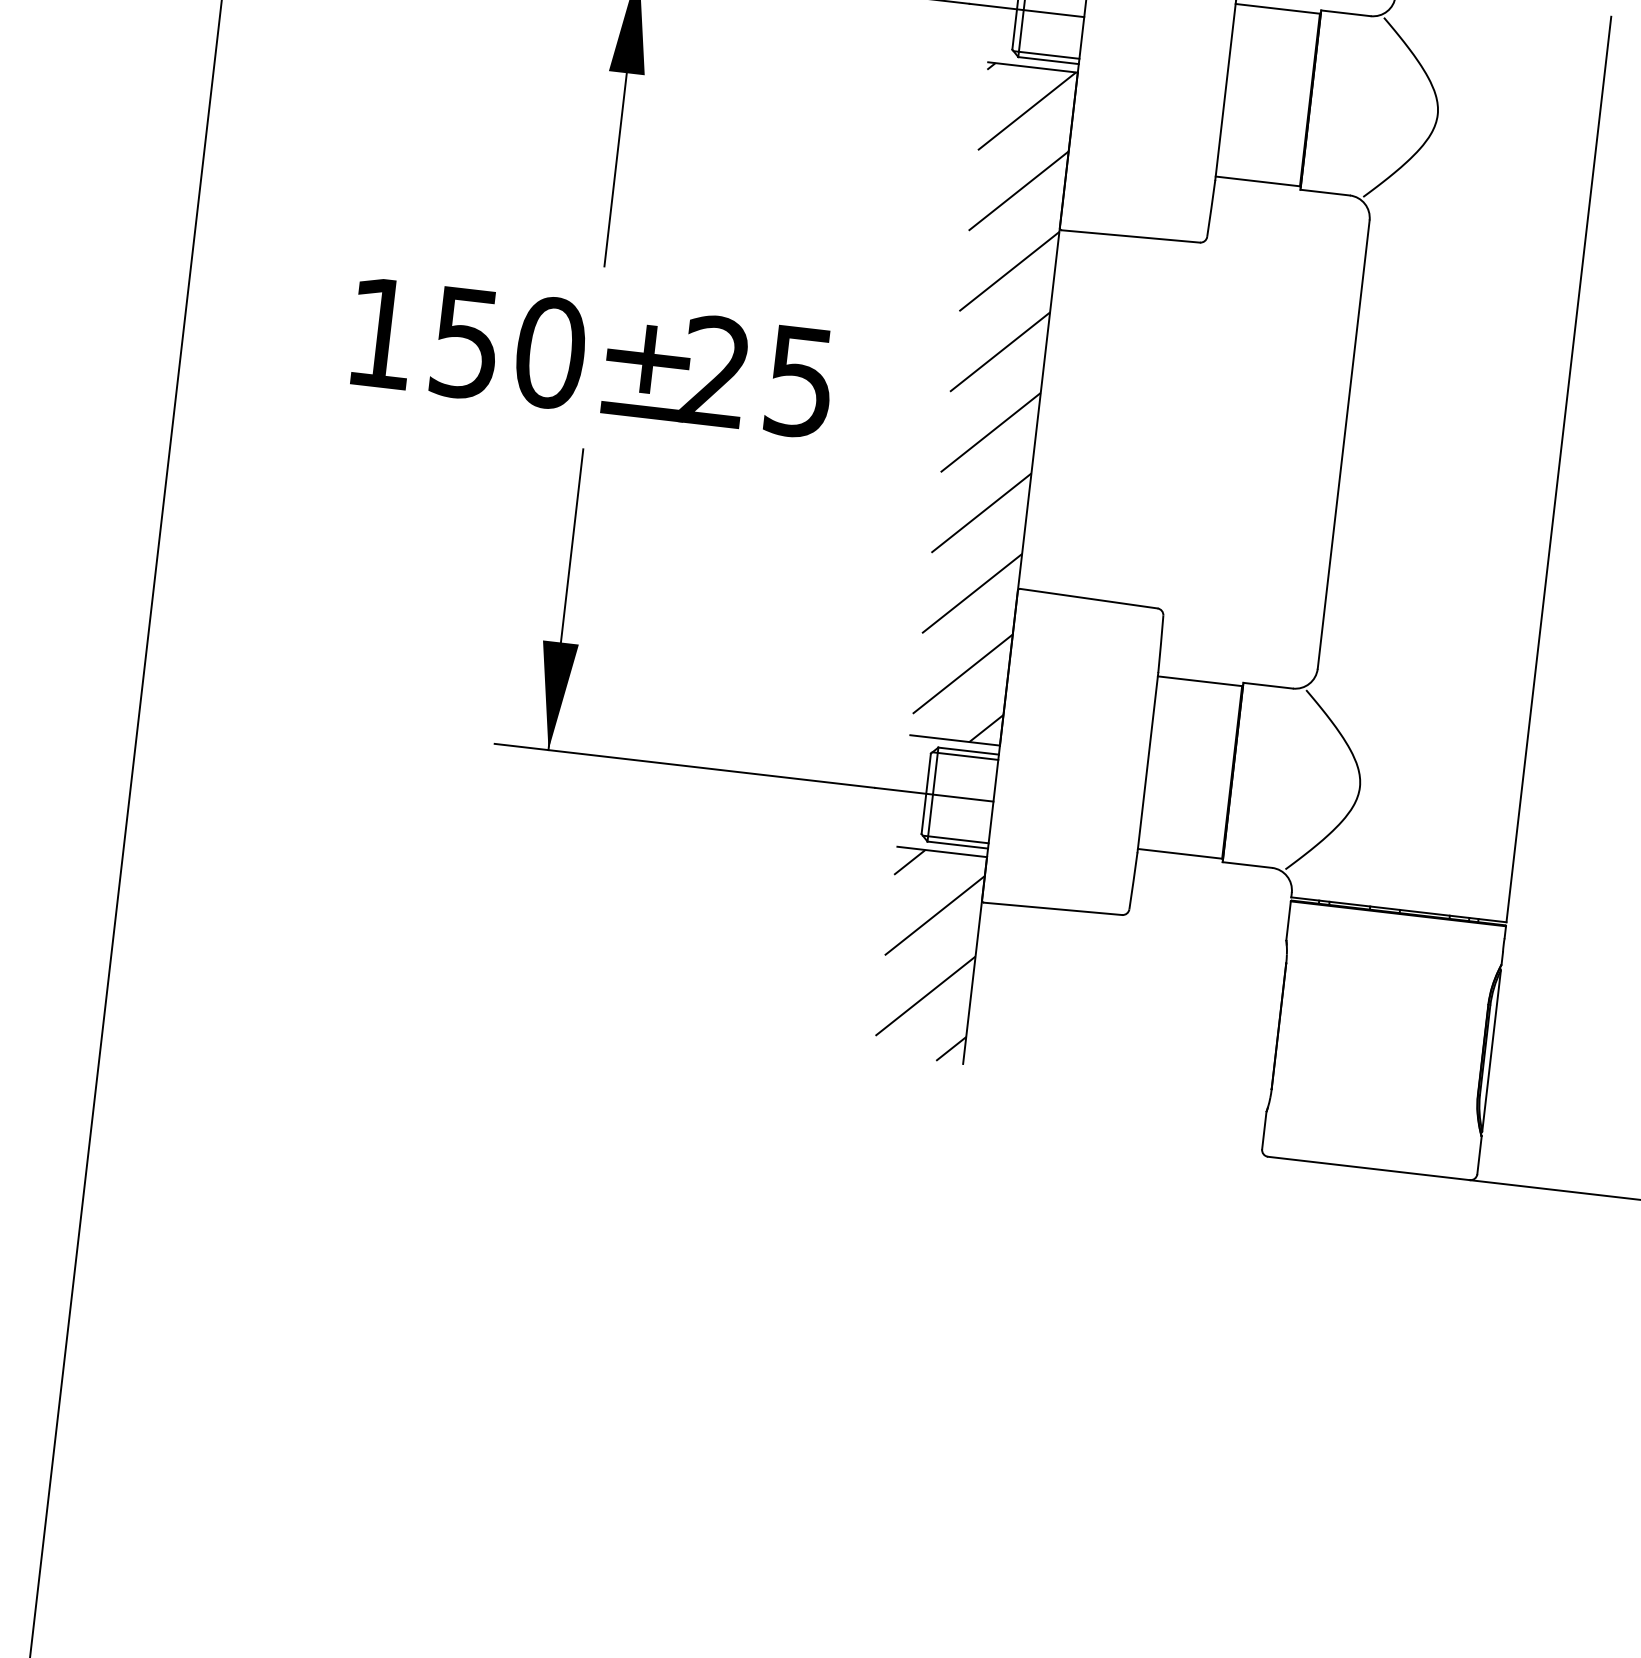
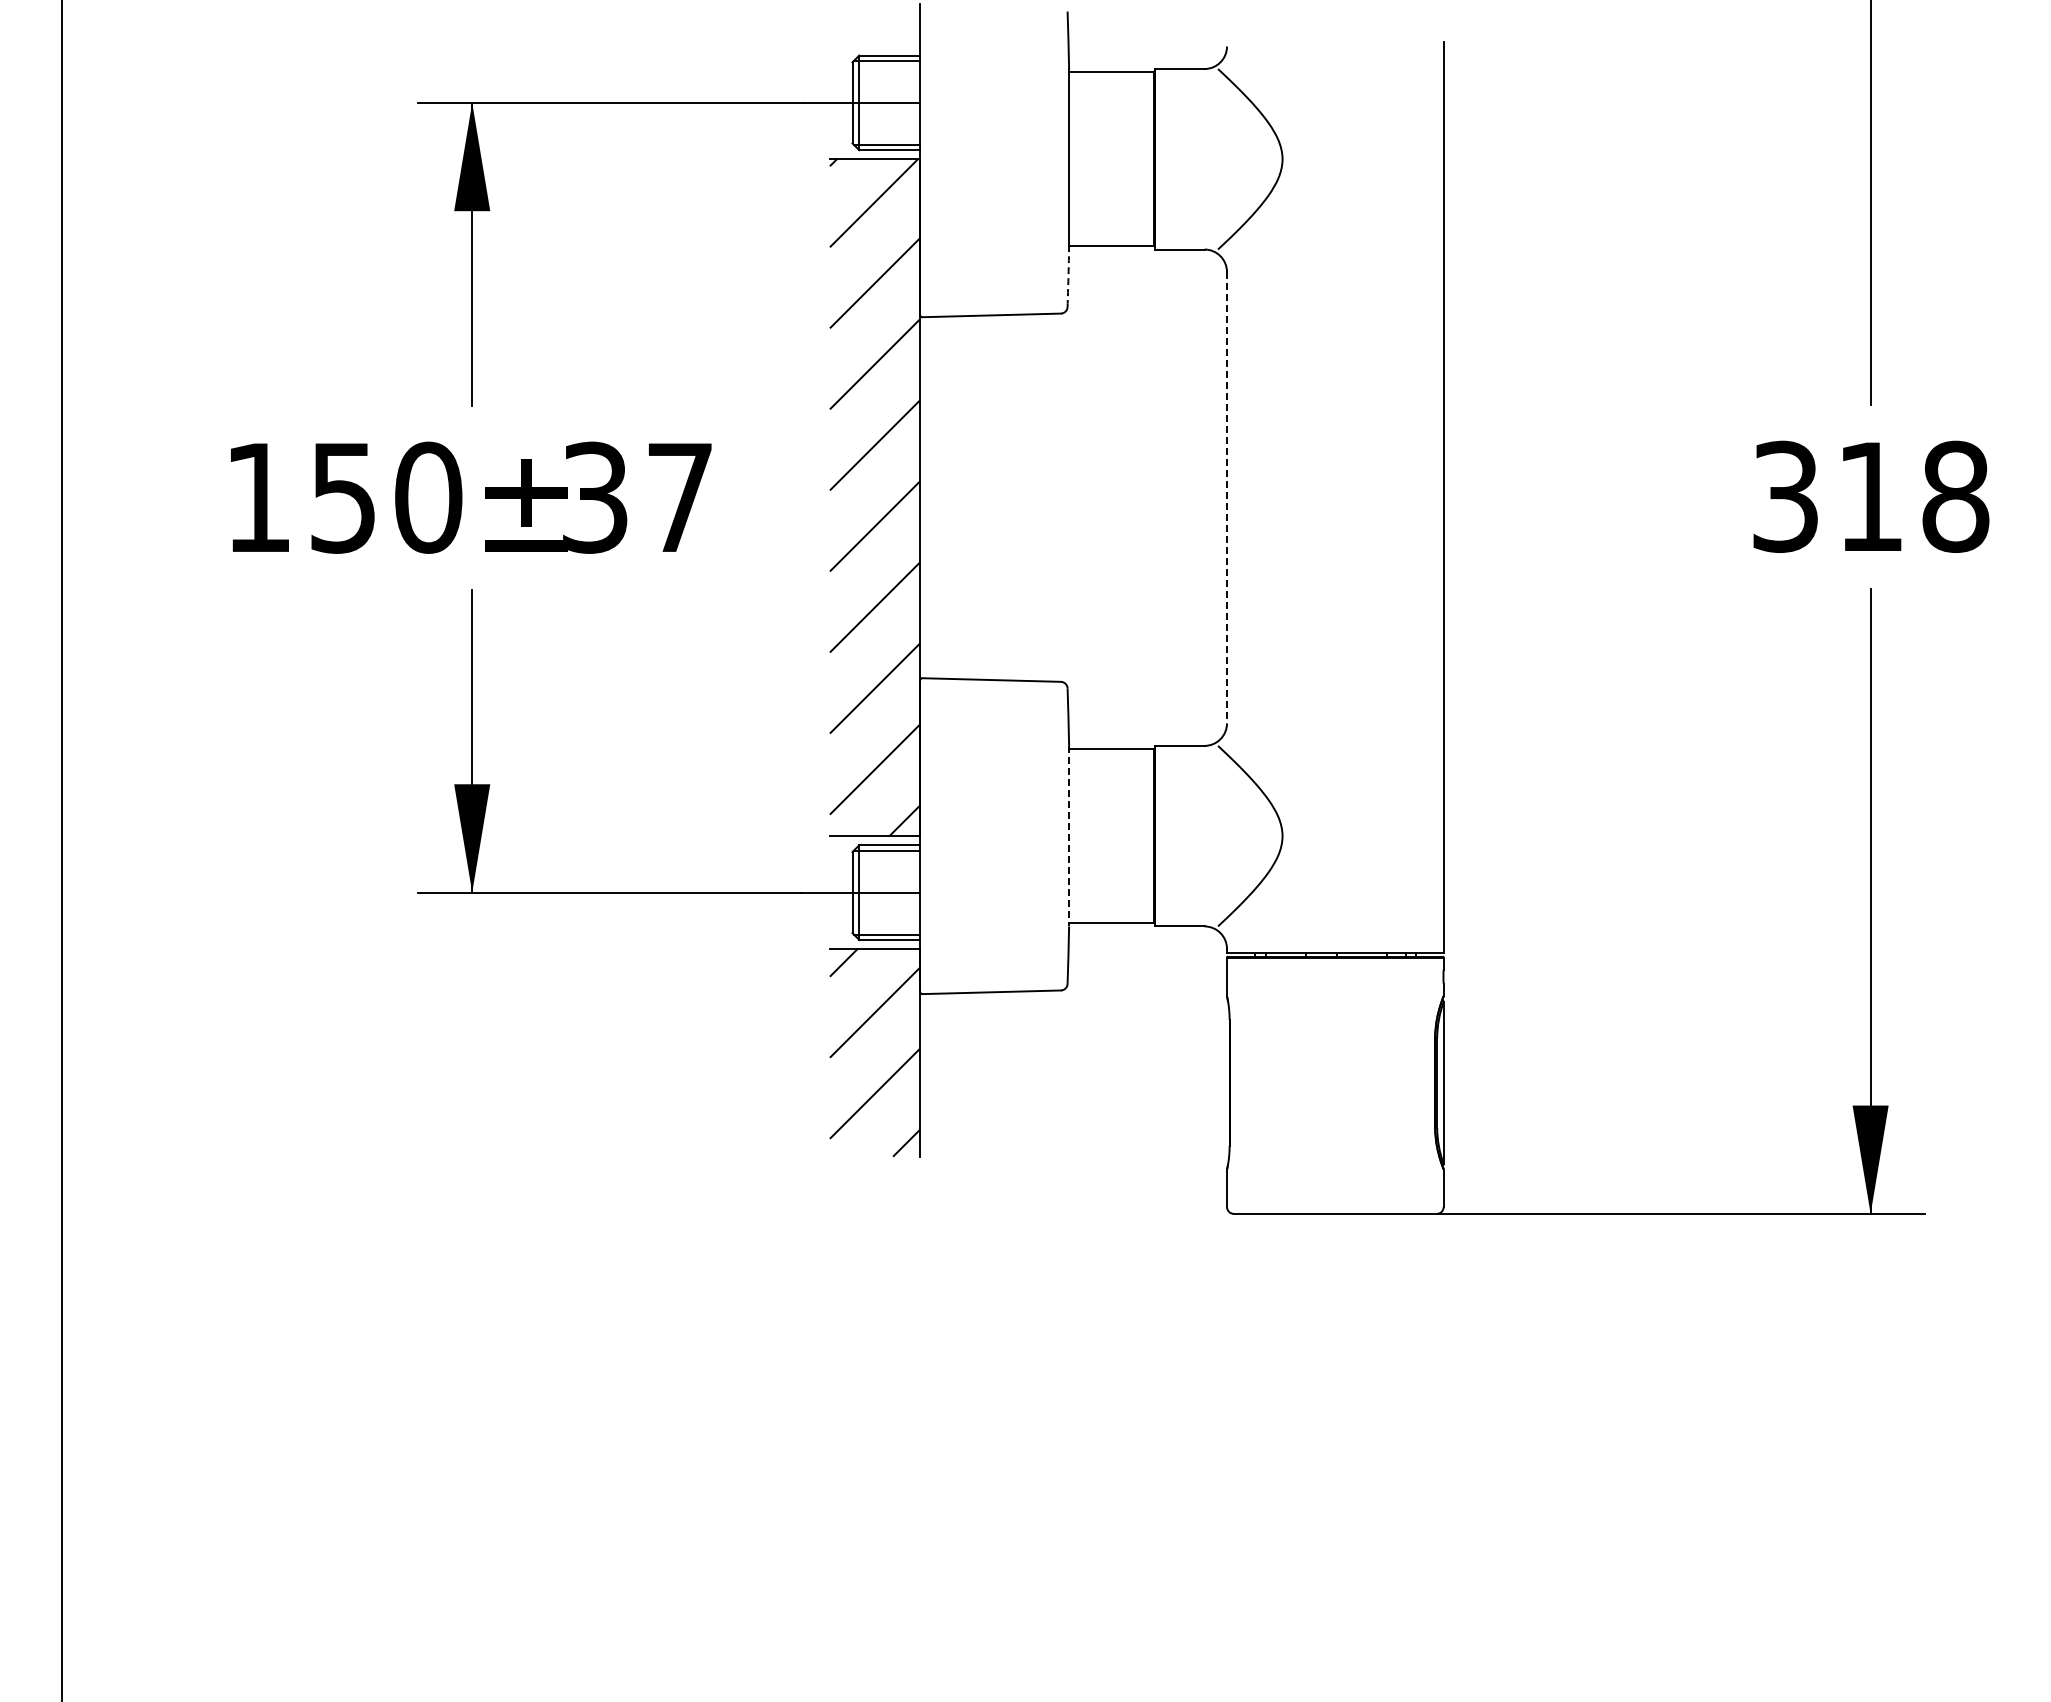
arc: (1211, 208) -> (1068, 278), solid -> dashed
text: (757, 376) -> (636, 497), 25 -> 37
line: (1344, 444) -> (1227, 497), solid -> dashed
line: (1148, 763) -> (1069, 836), solid -> dashed

